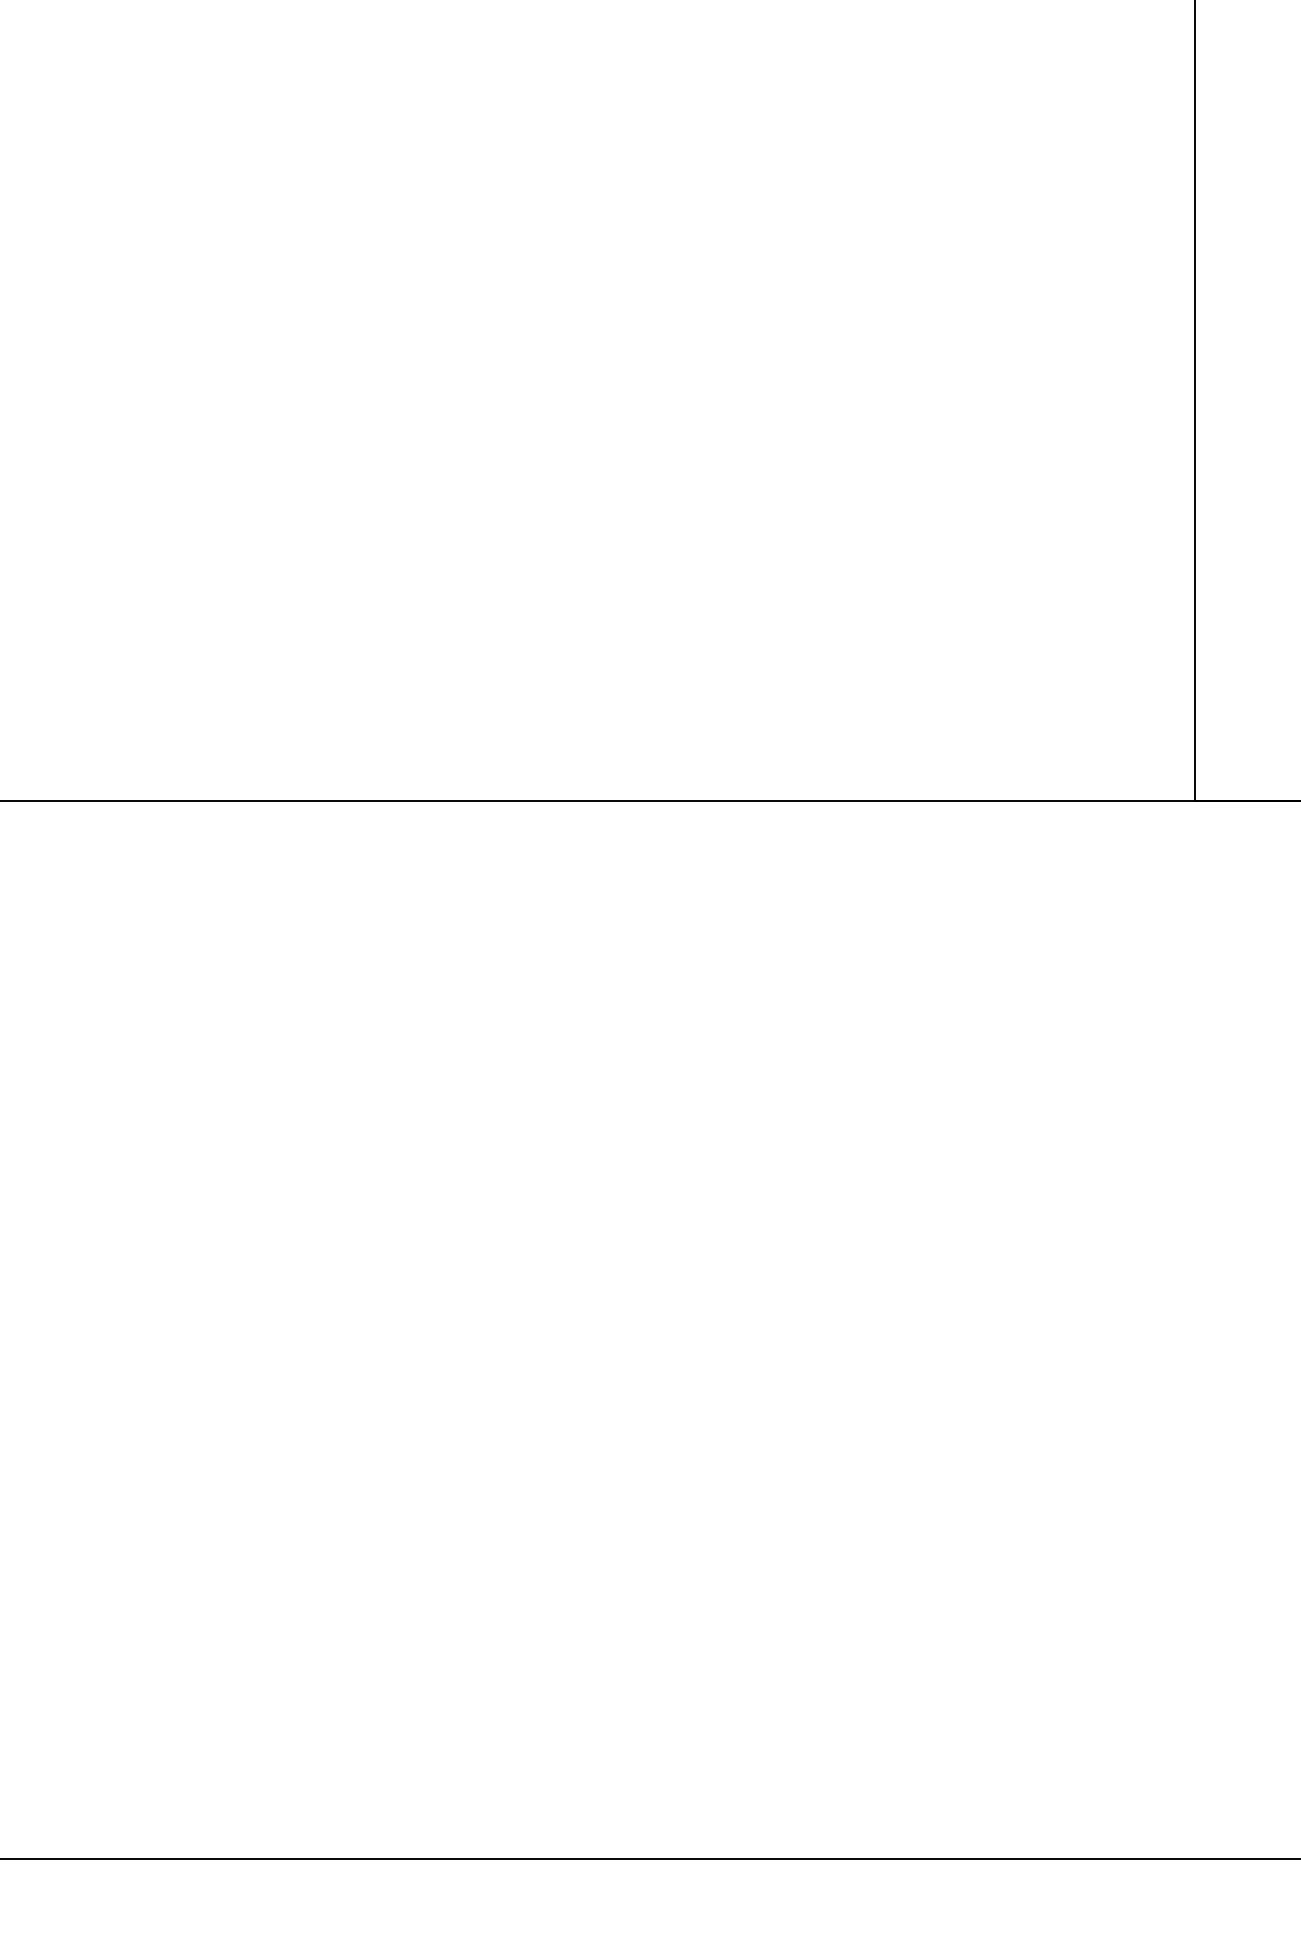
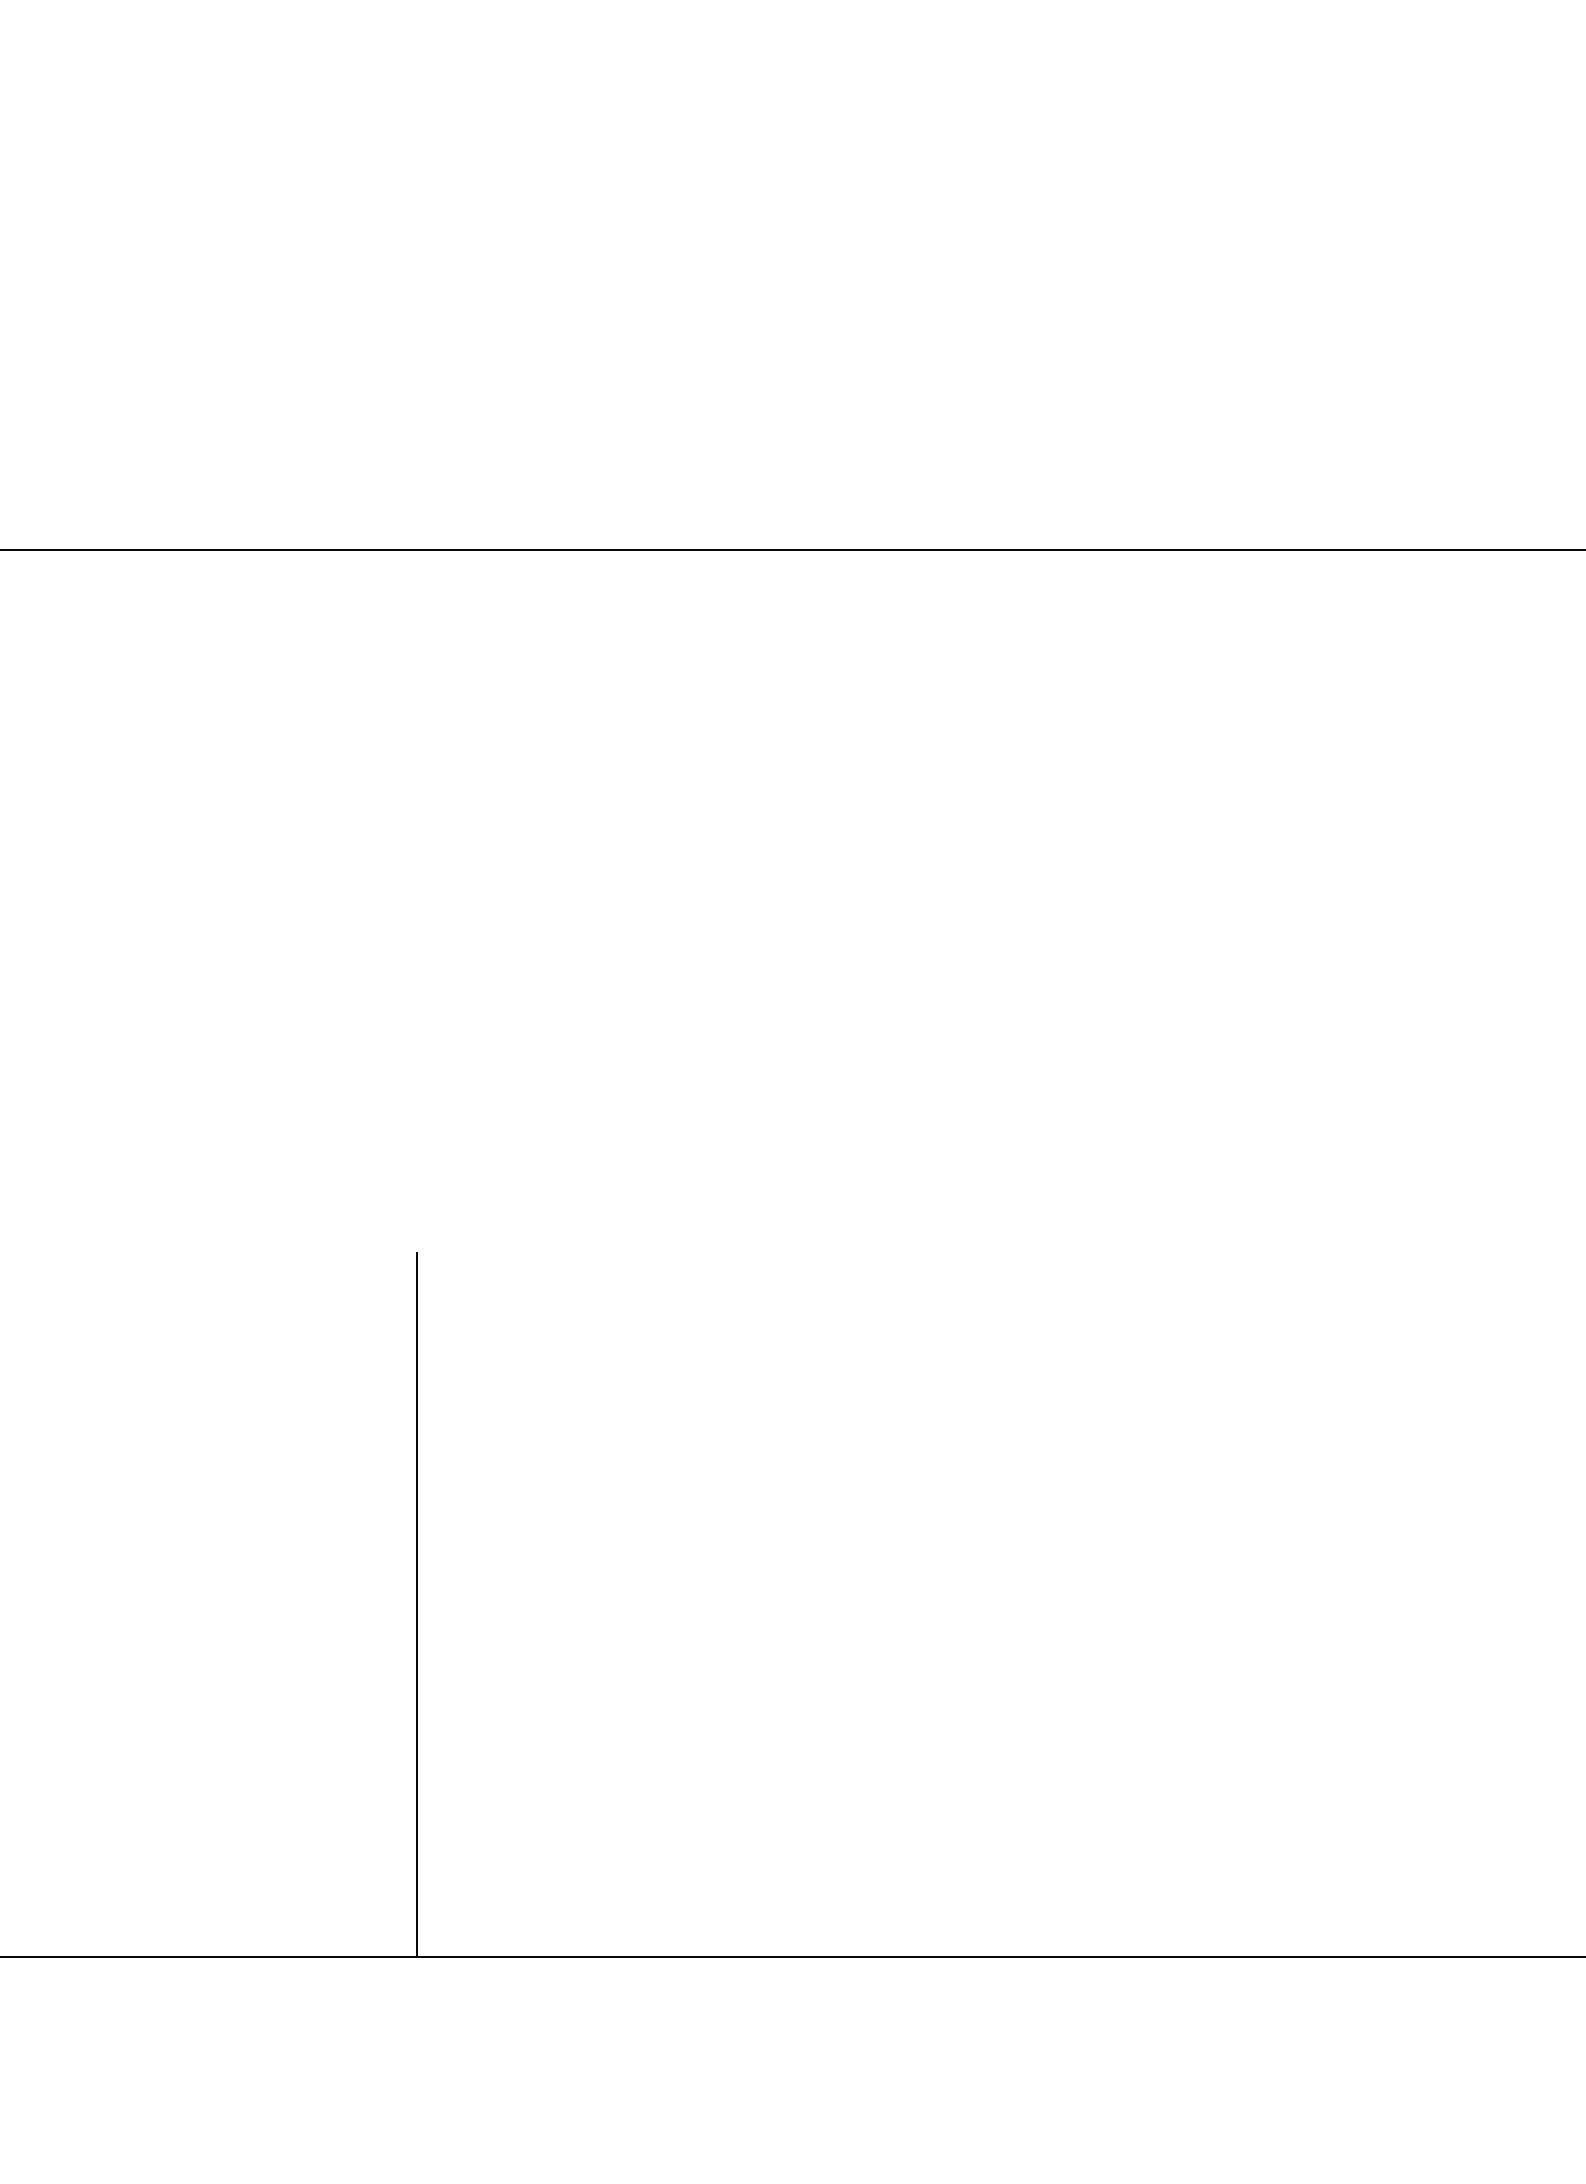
line: (249, 1593) -> (416, 1604), added

